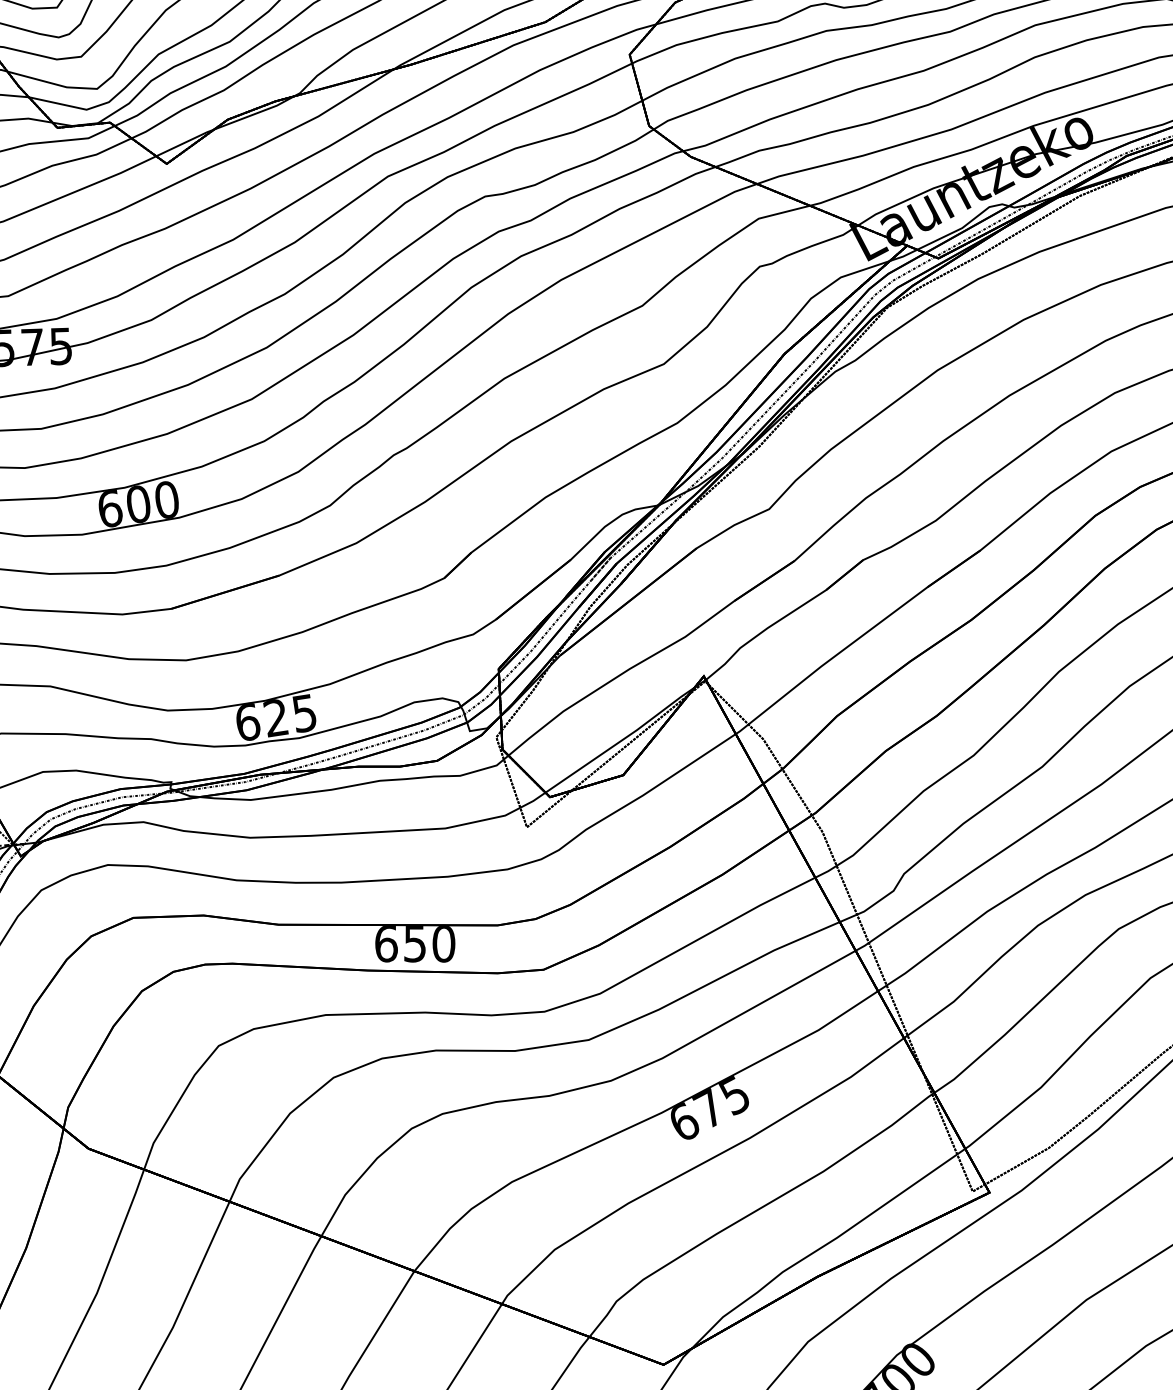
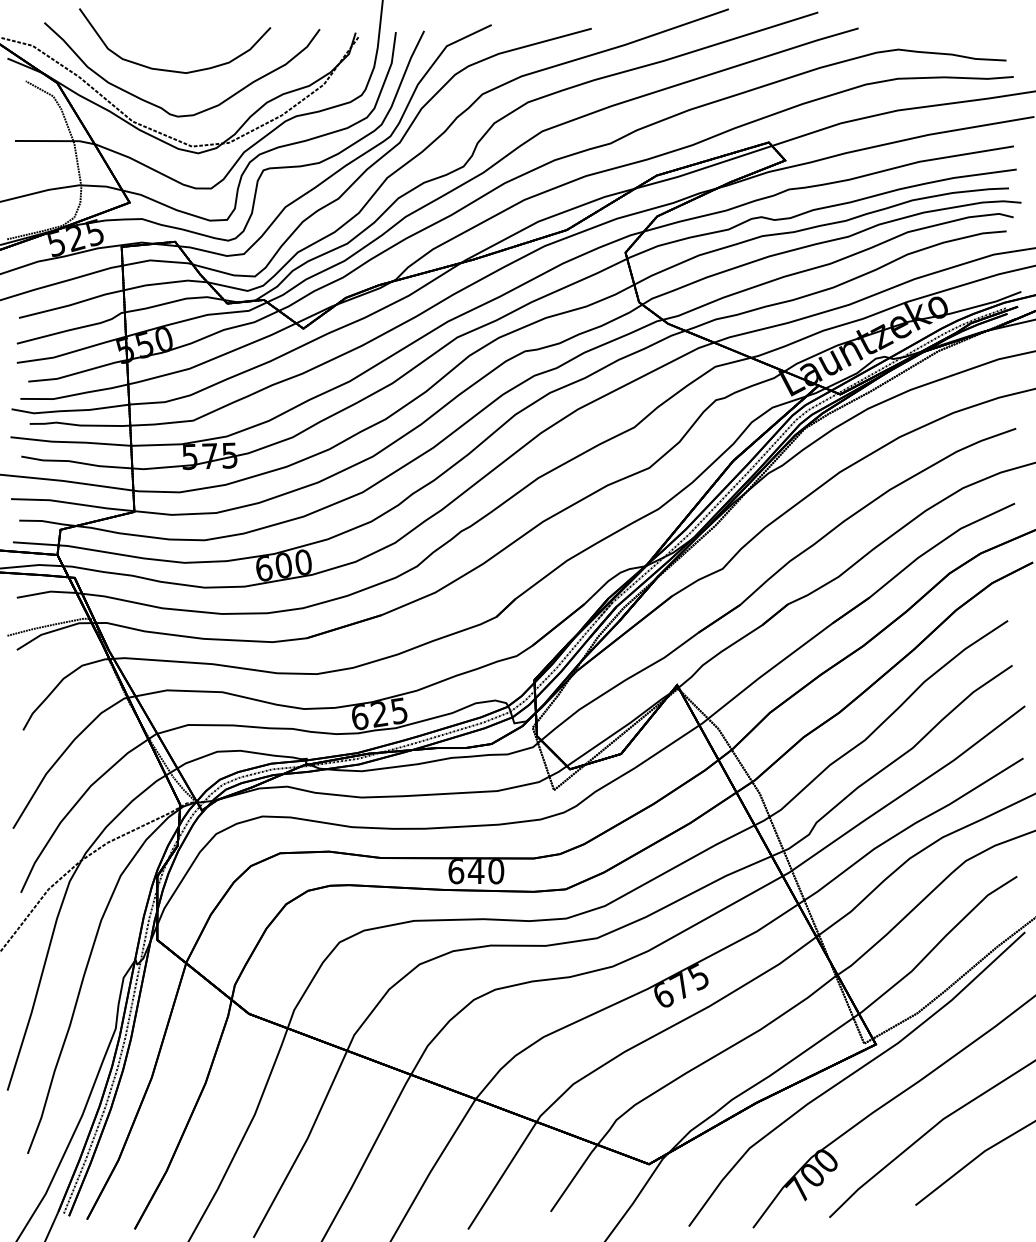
text: (414, 944) -> (475, 871), 650 -> 640

